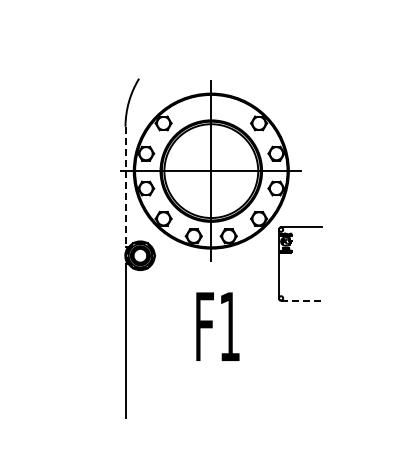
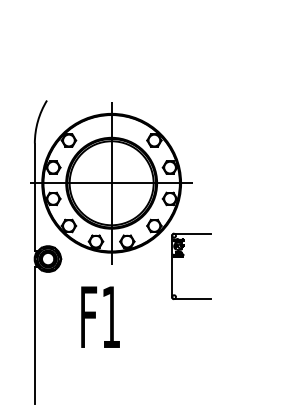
line: (125, 187) -> (34, 197), dashed -> solid
line: (301, 300) -> (192, 299), dashed -> solid
text: (217, 326) -> (100, 317), moved

